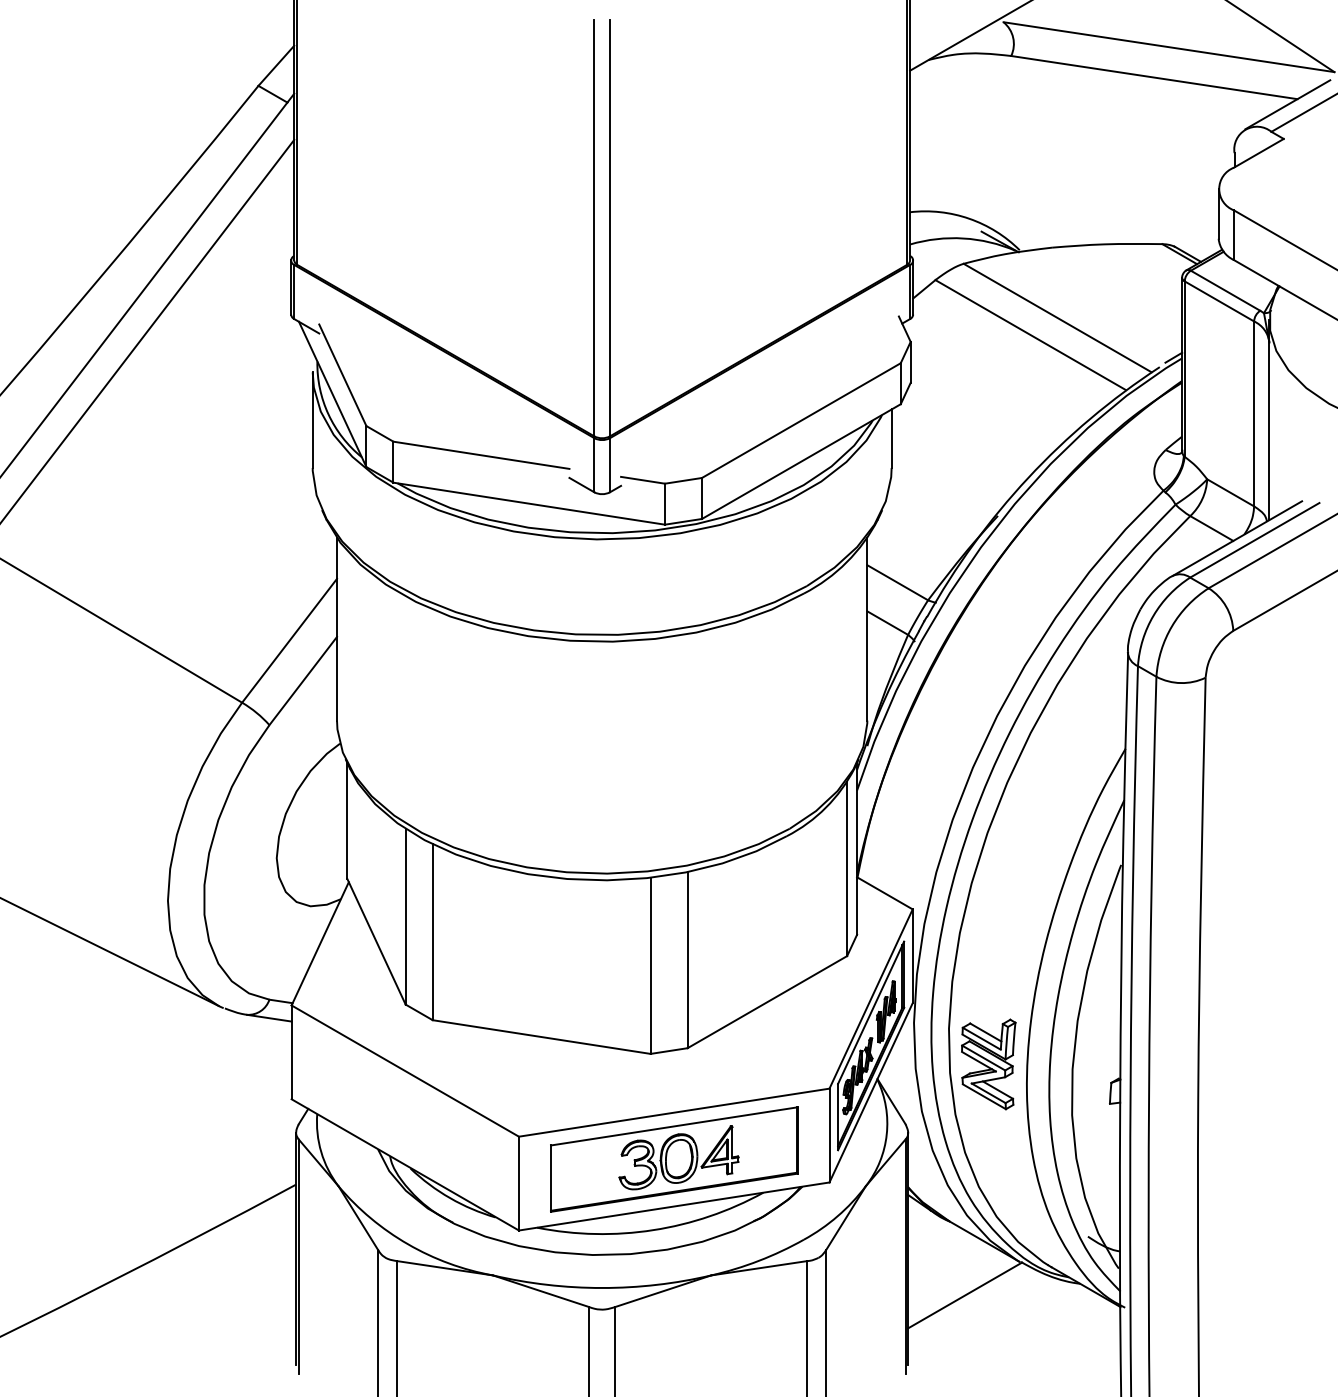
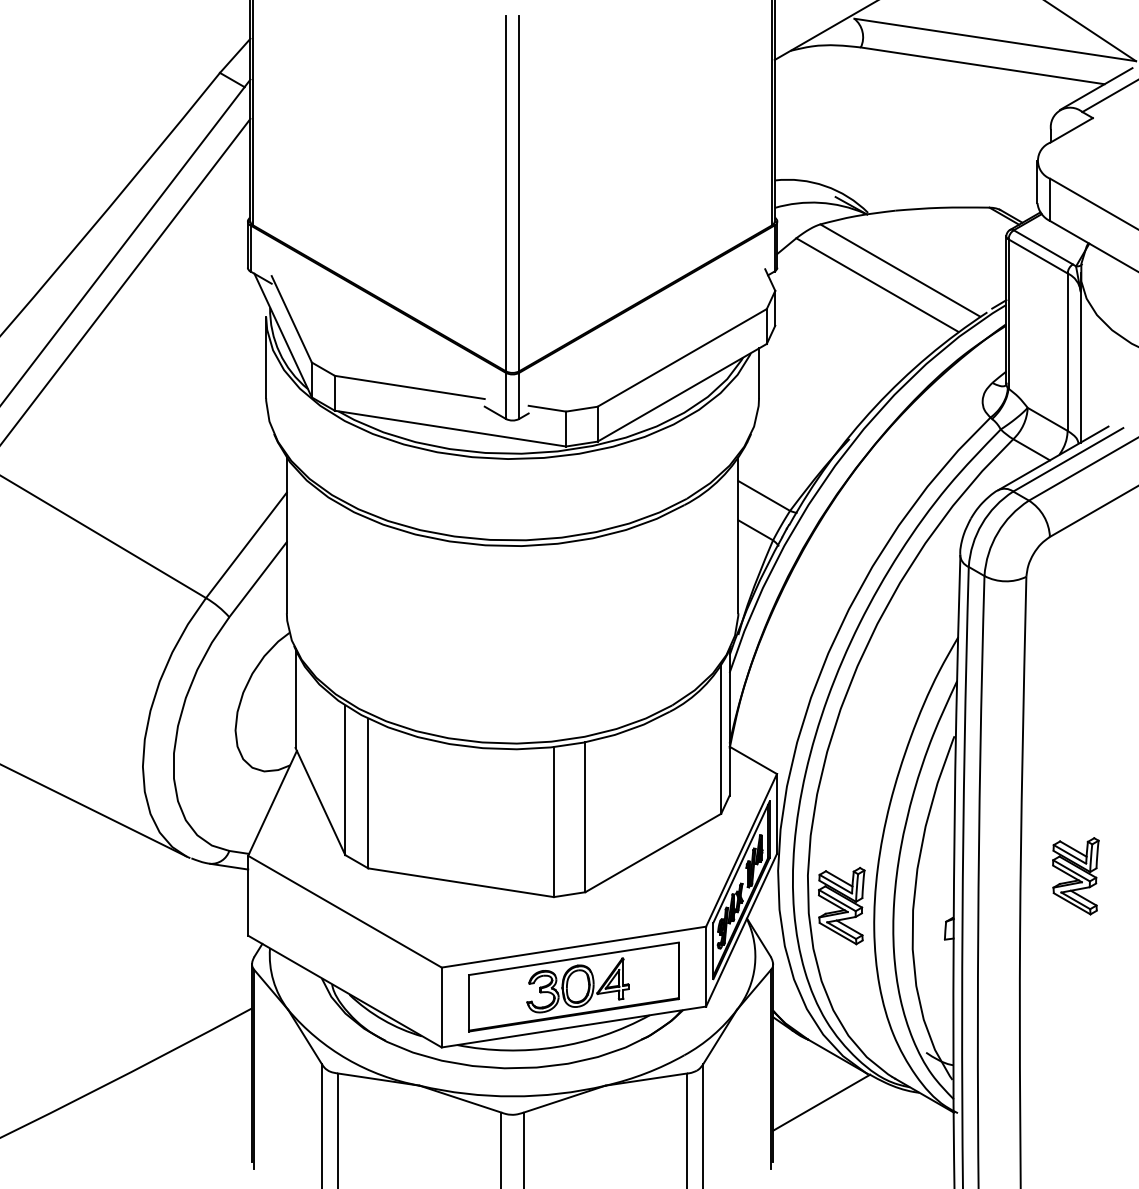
part: (1263, 1029) -> (1075, 876), added

